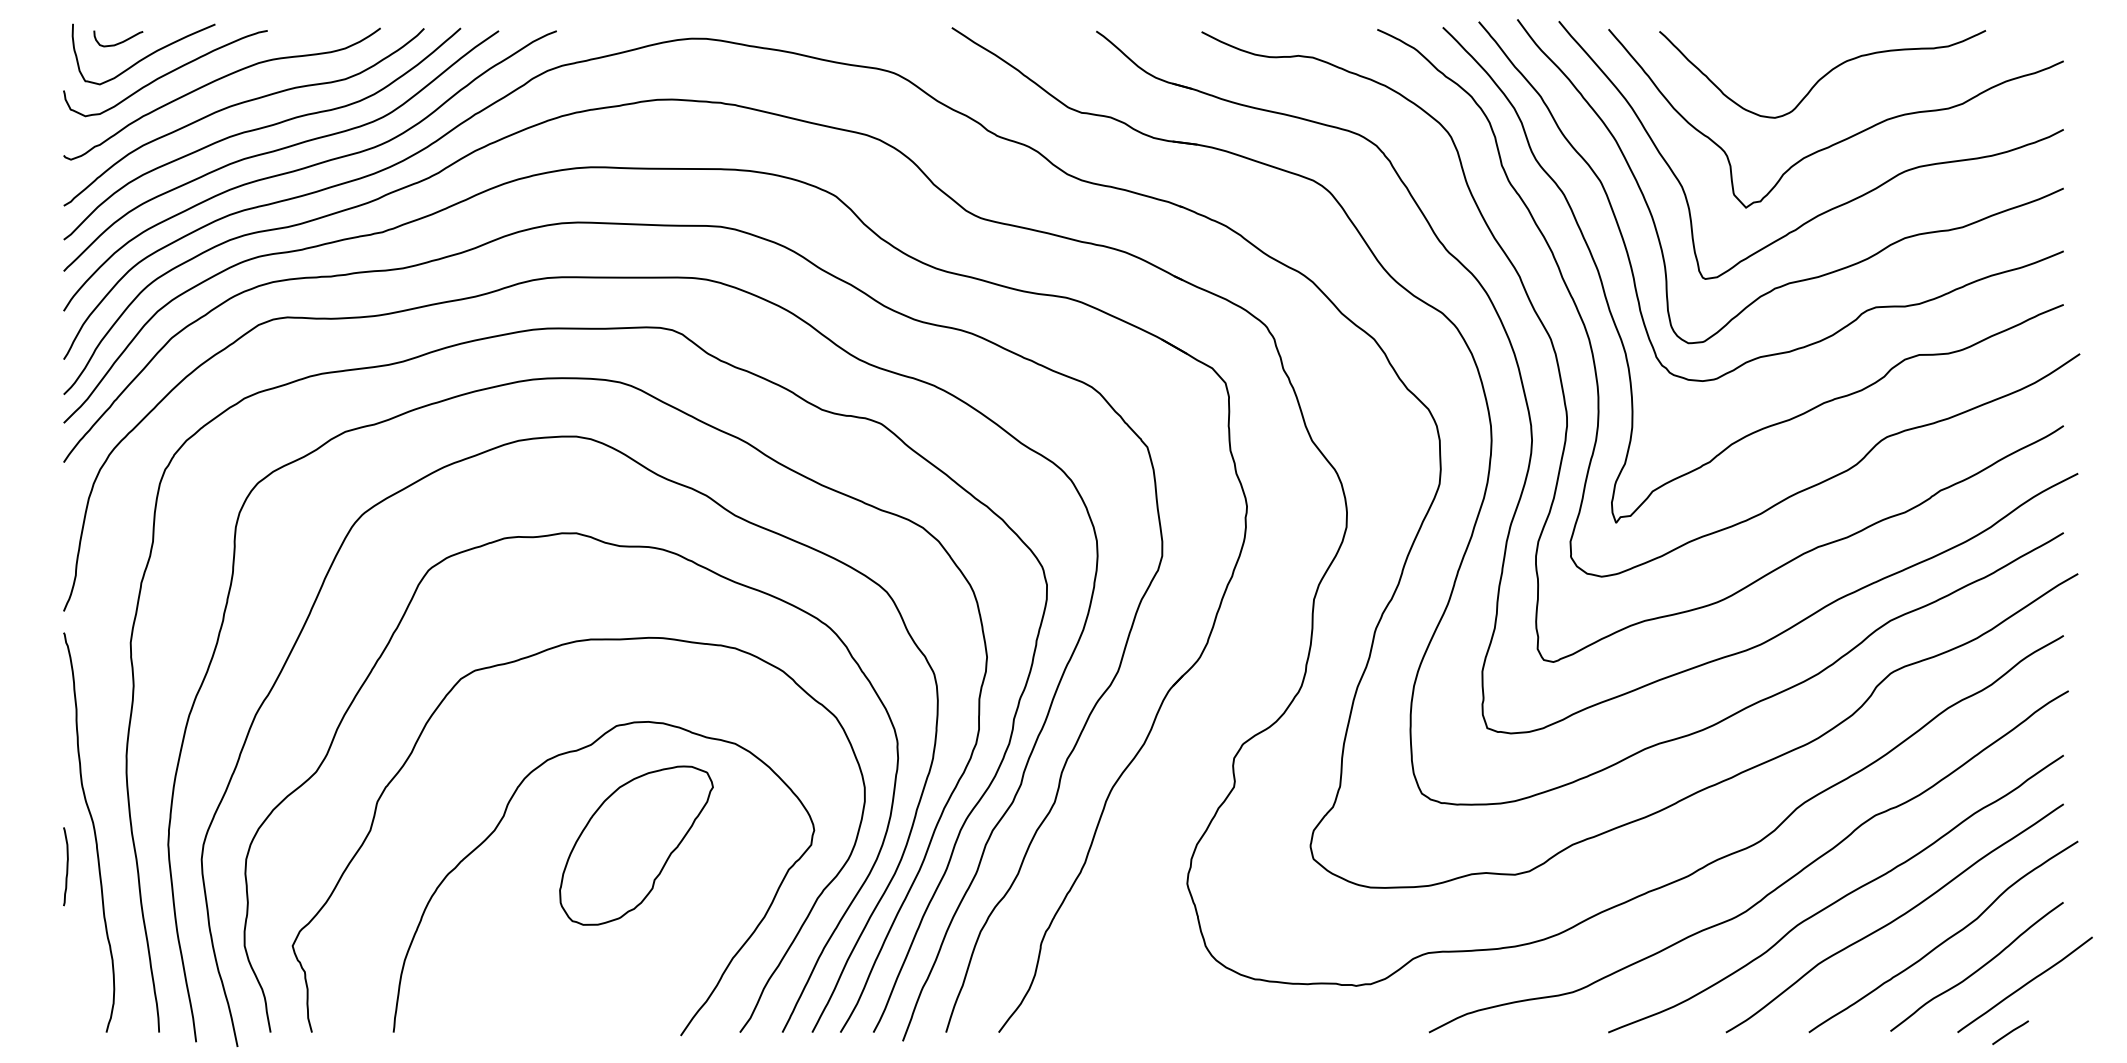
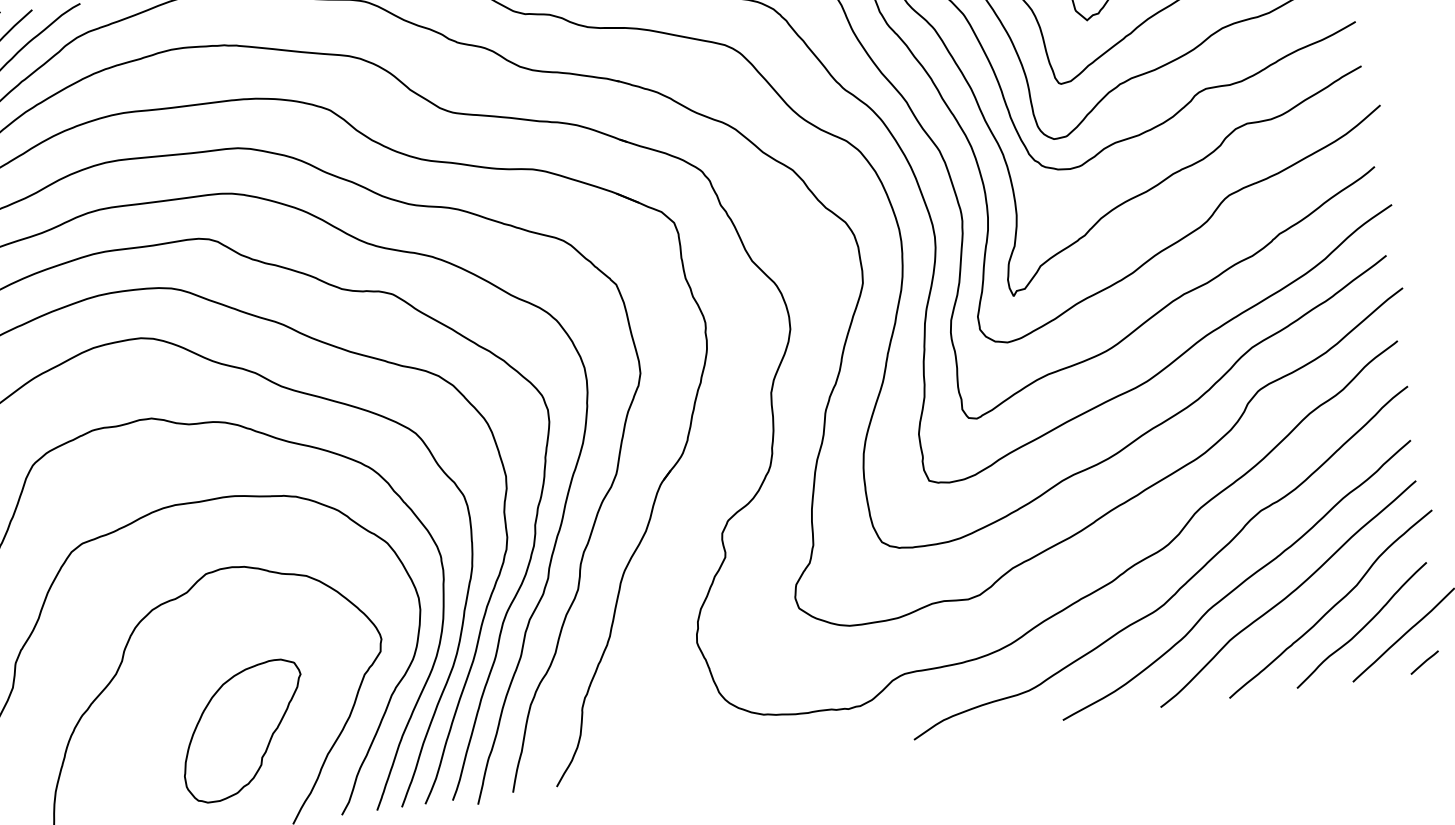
part: (636, 845) -> (243, 730), moved
line: (2010, 1032) -> (1424, 662), moved

